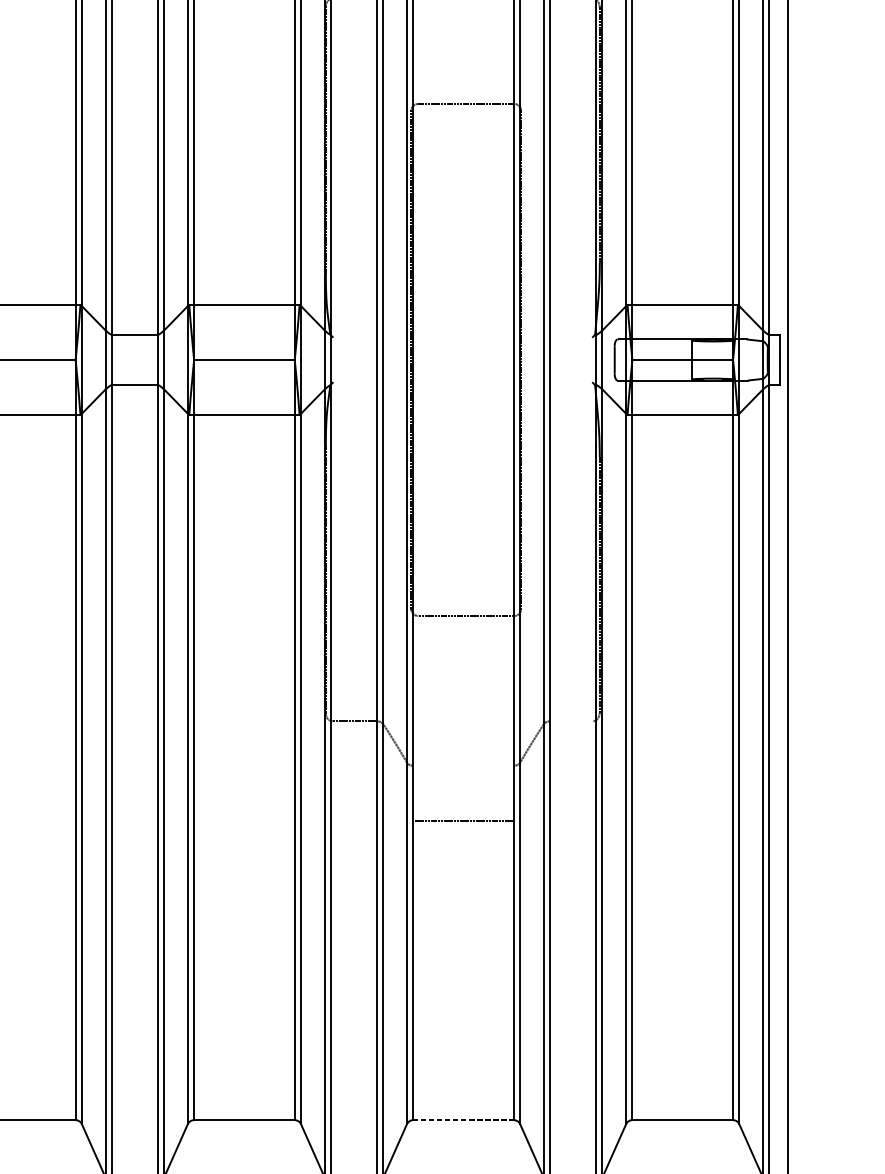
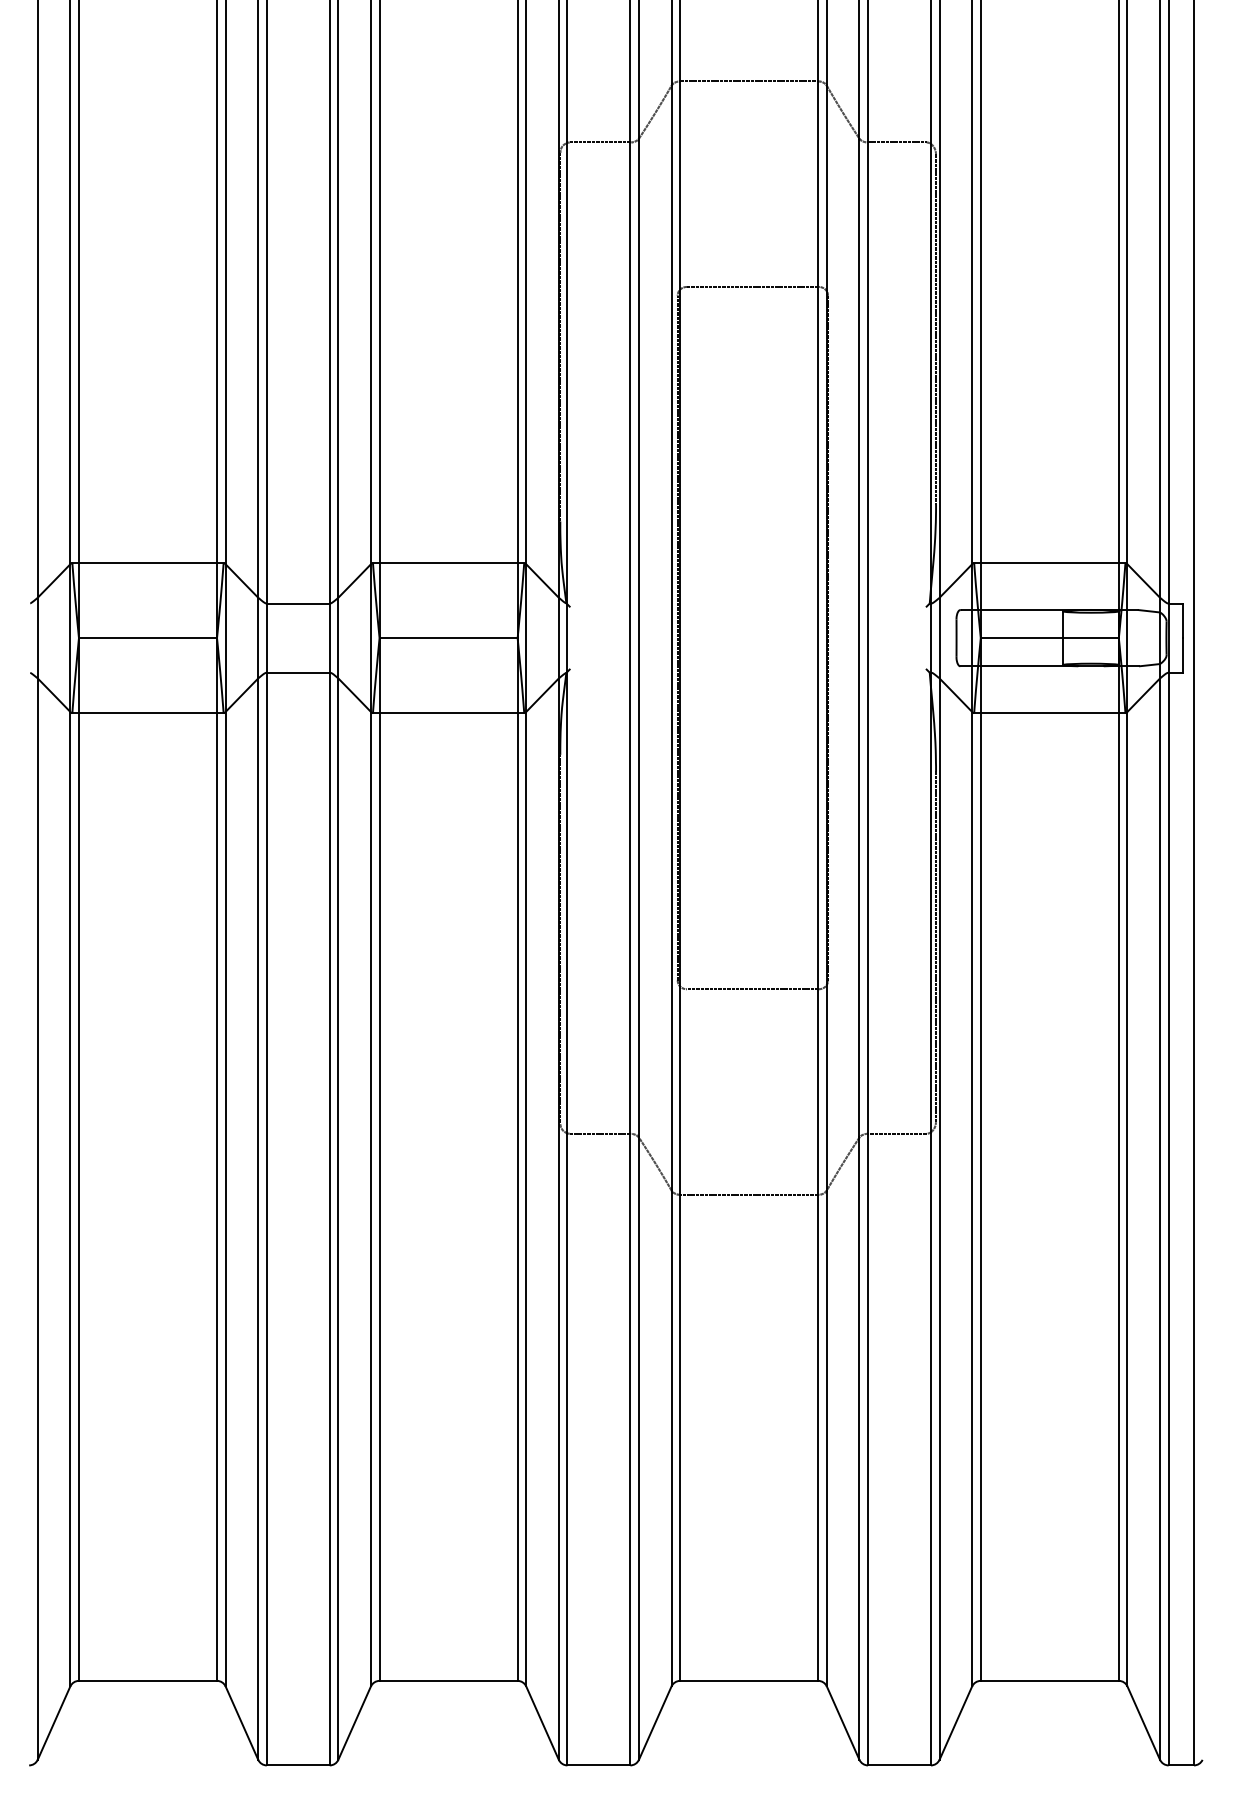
line: (571, 721) -> (897, 1133), added
line: (463, 820) -> (749, 1194), moved
line: (463, 1119) -> (749, 1680), dashed -> solid

